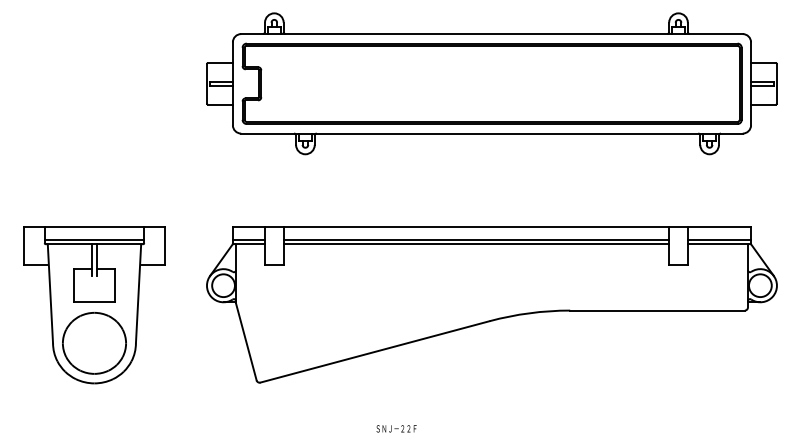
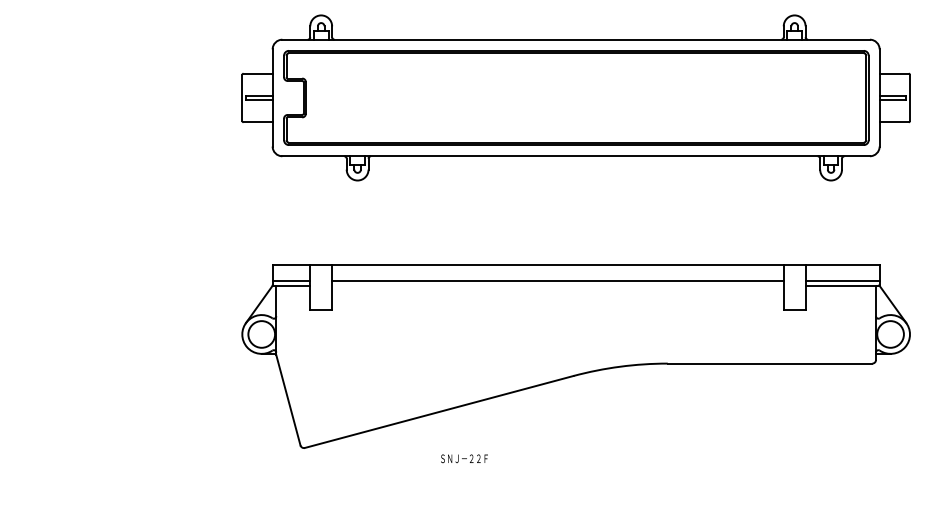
line: (476, 244) -> (558, 286), removed
part: (94, 305) -> (110, 357), removed
text: (396, 428) -> (464, 458), moved

